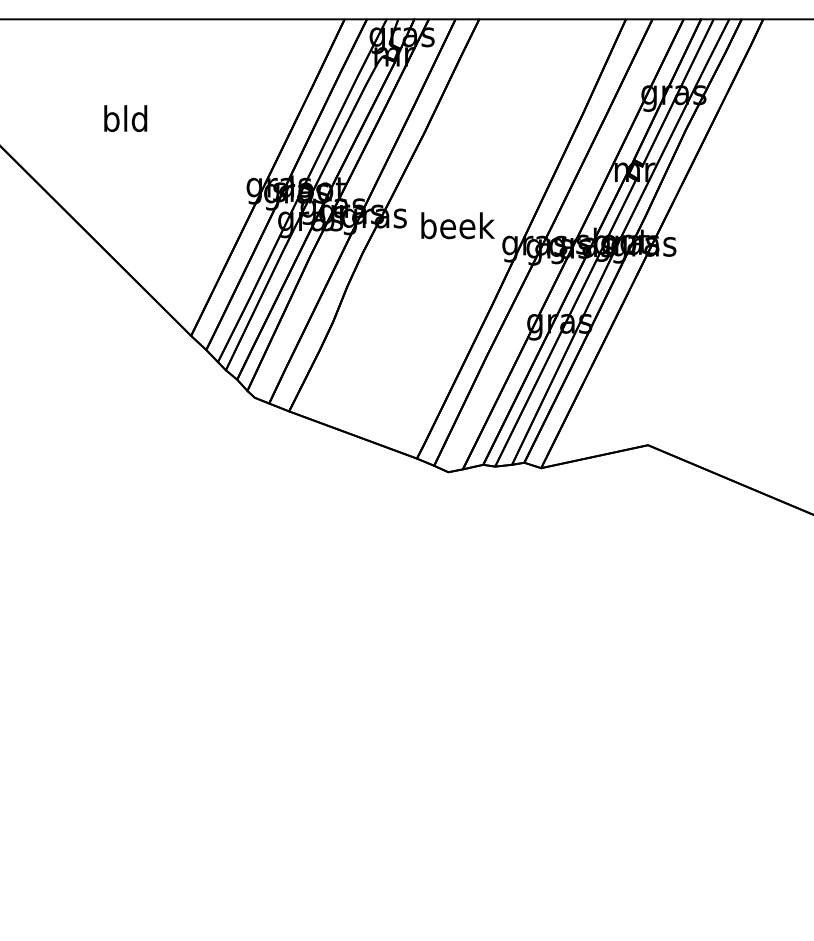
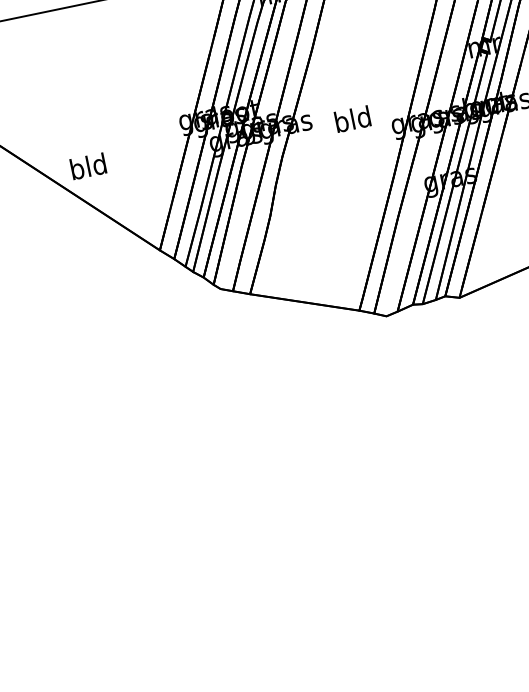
text: (125, 118) -> (88, 166), moved
text: (457, 225) -> (353, 118), beek -> bld

